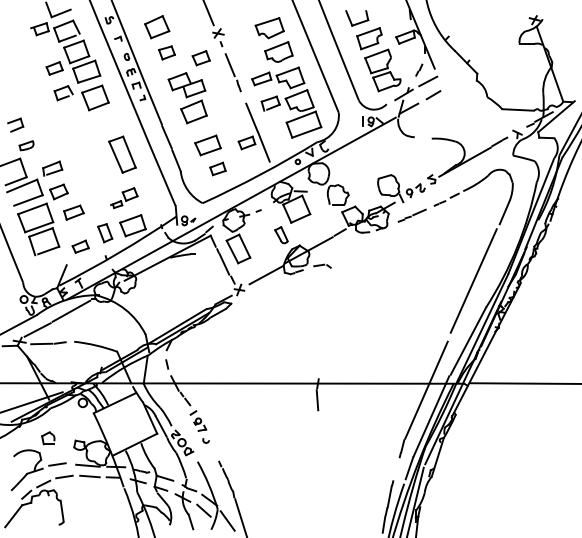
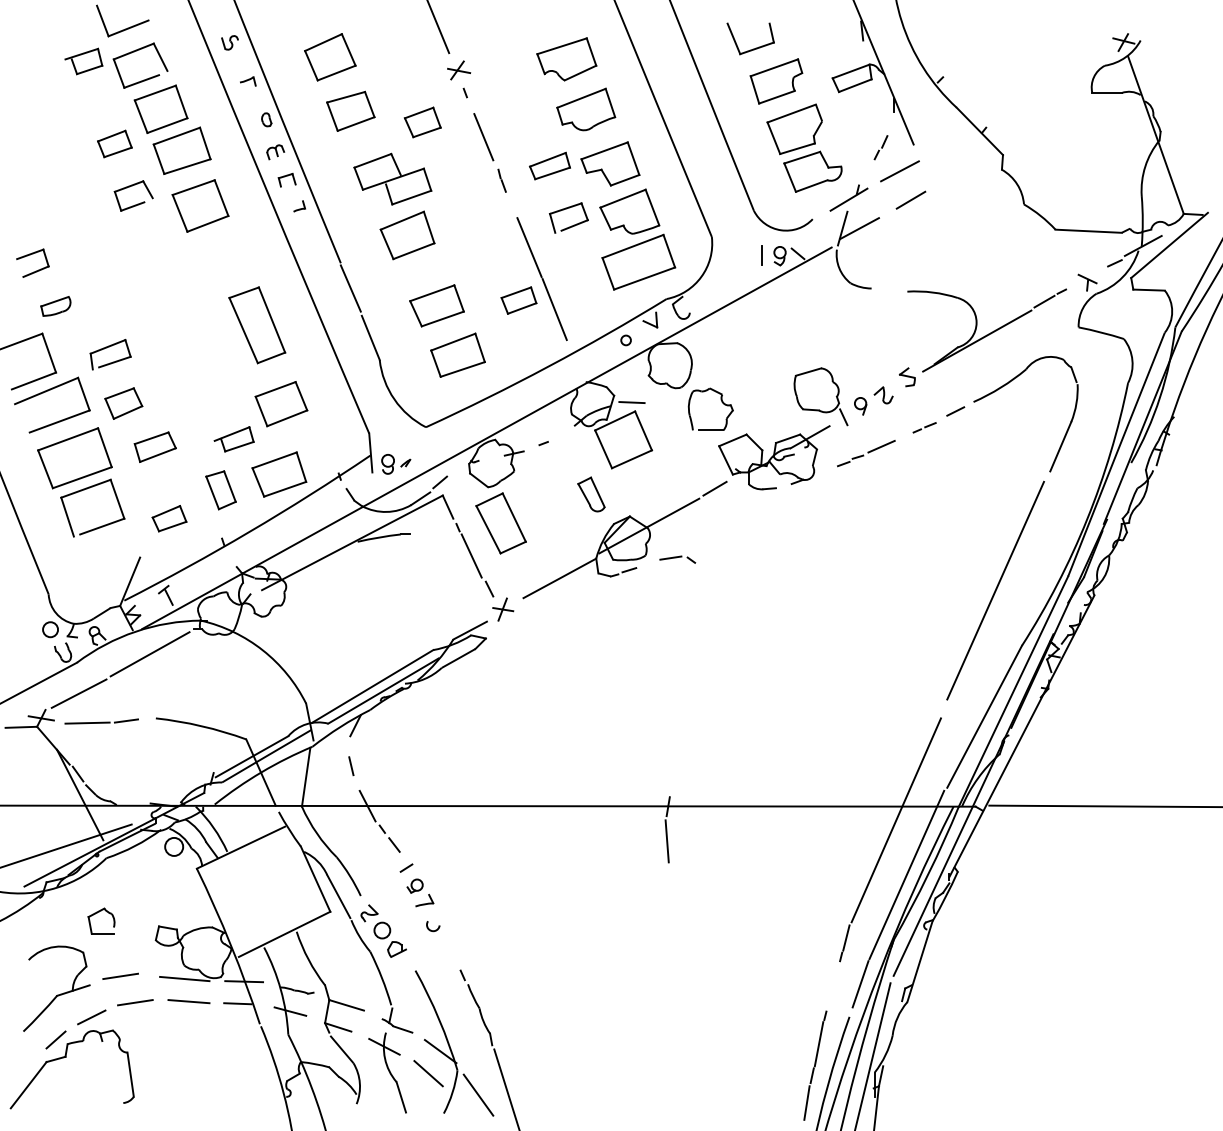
part: (166, 52) -> (349, 110), size x1.43
part: (217, 168) -> (457, 354), size x1.67
part: (124, 197) -> (261, 415), size x1.67

